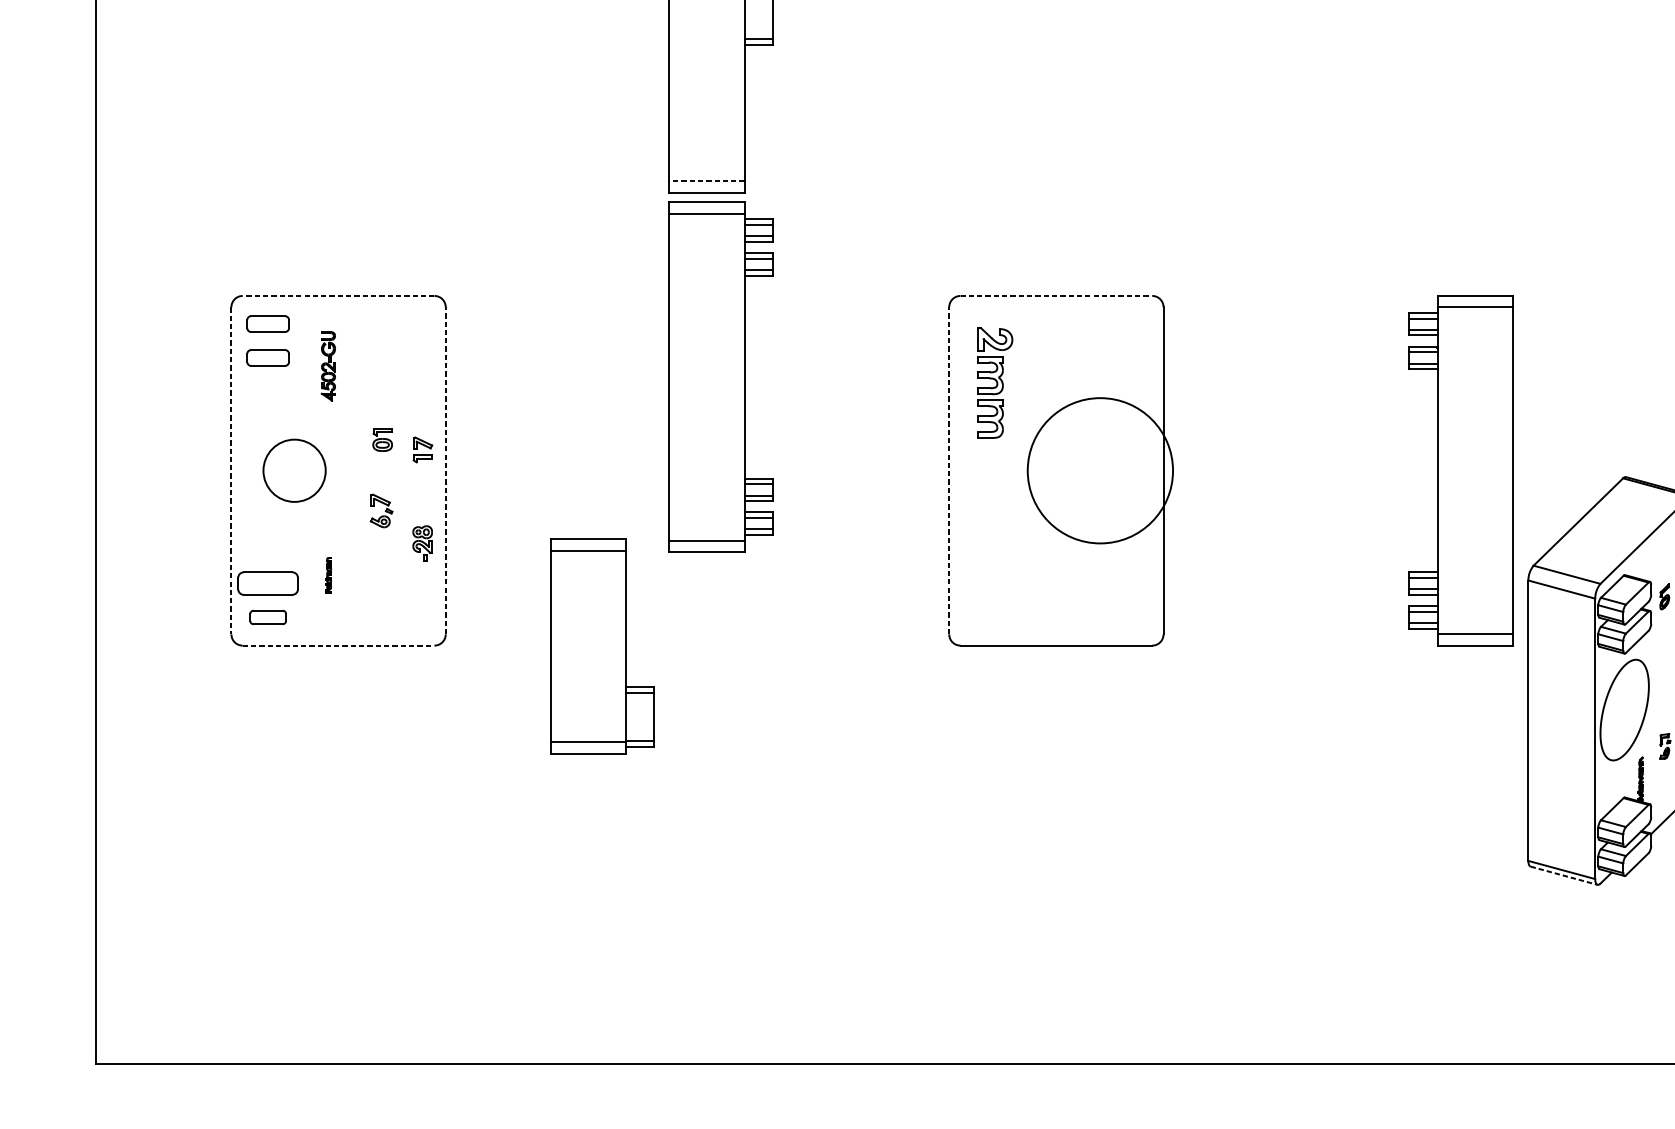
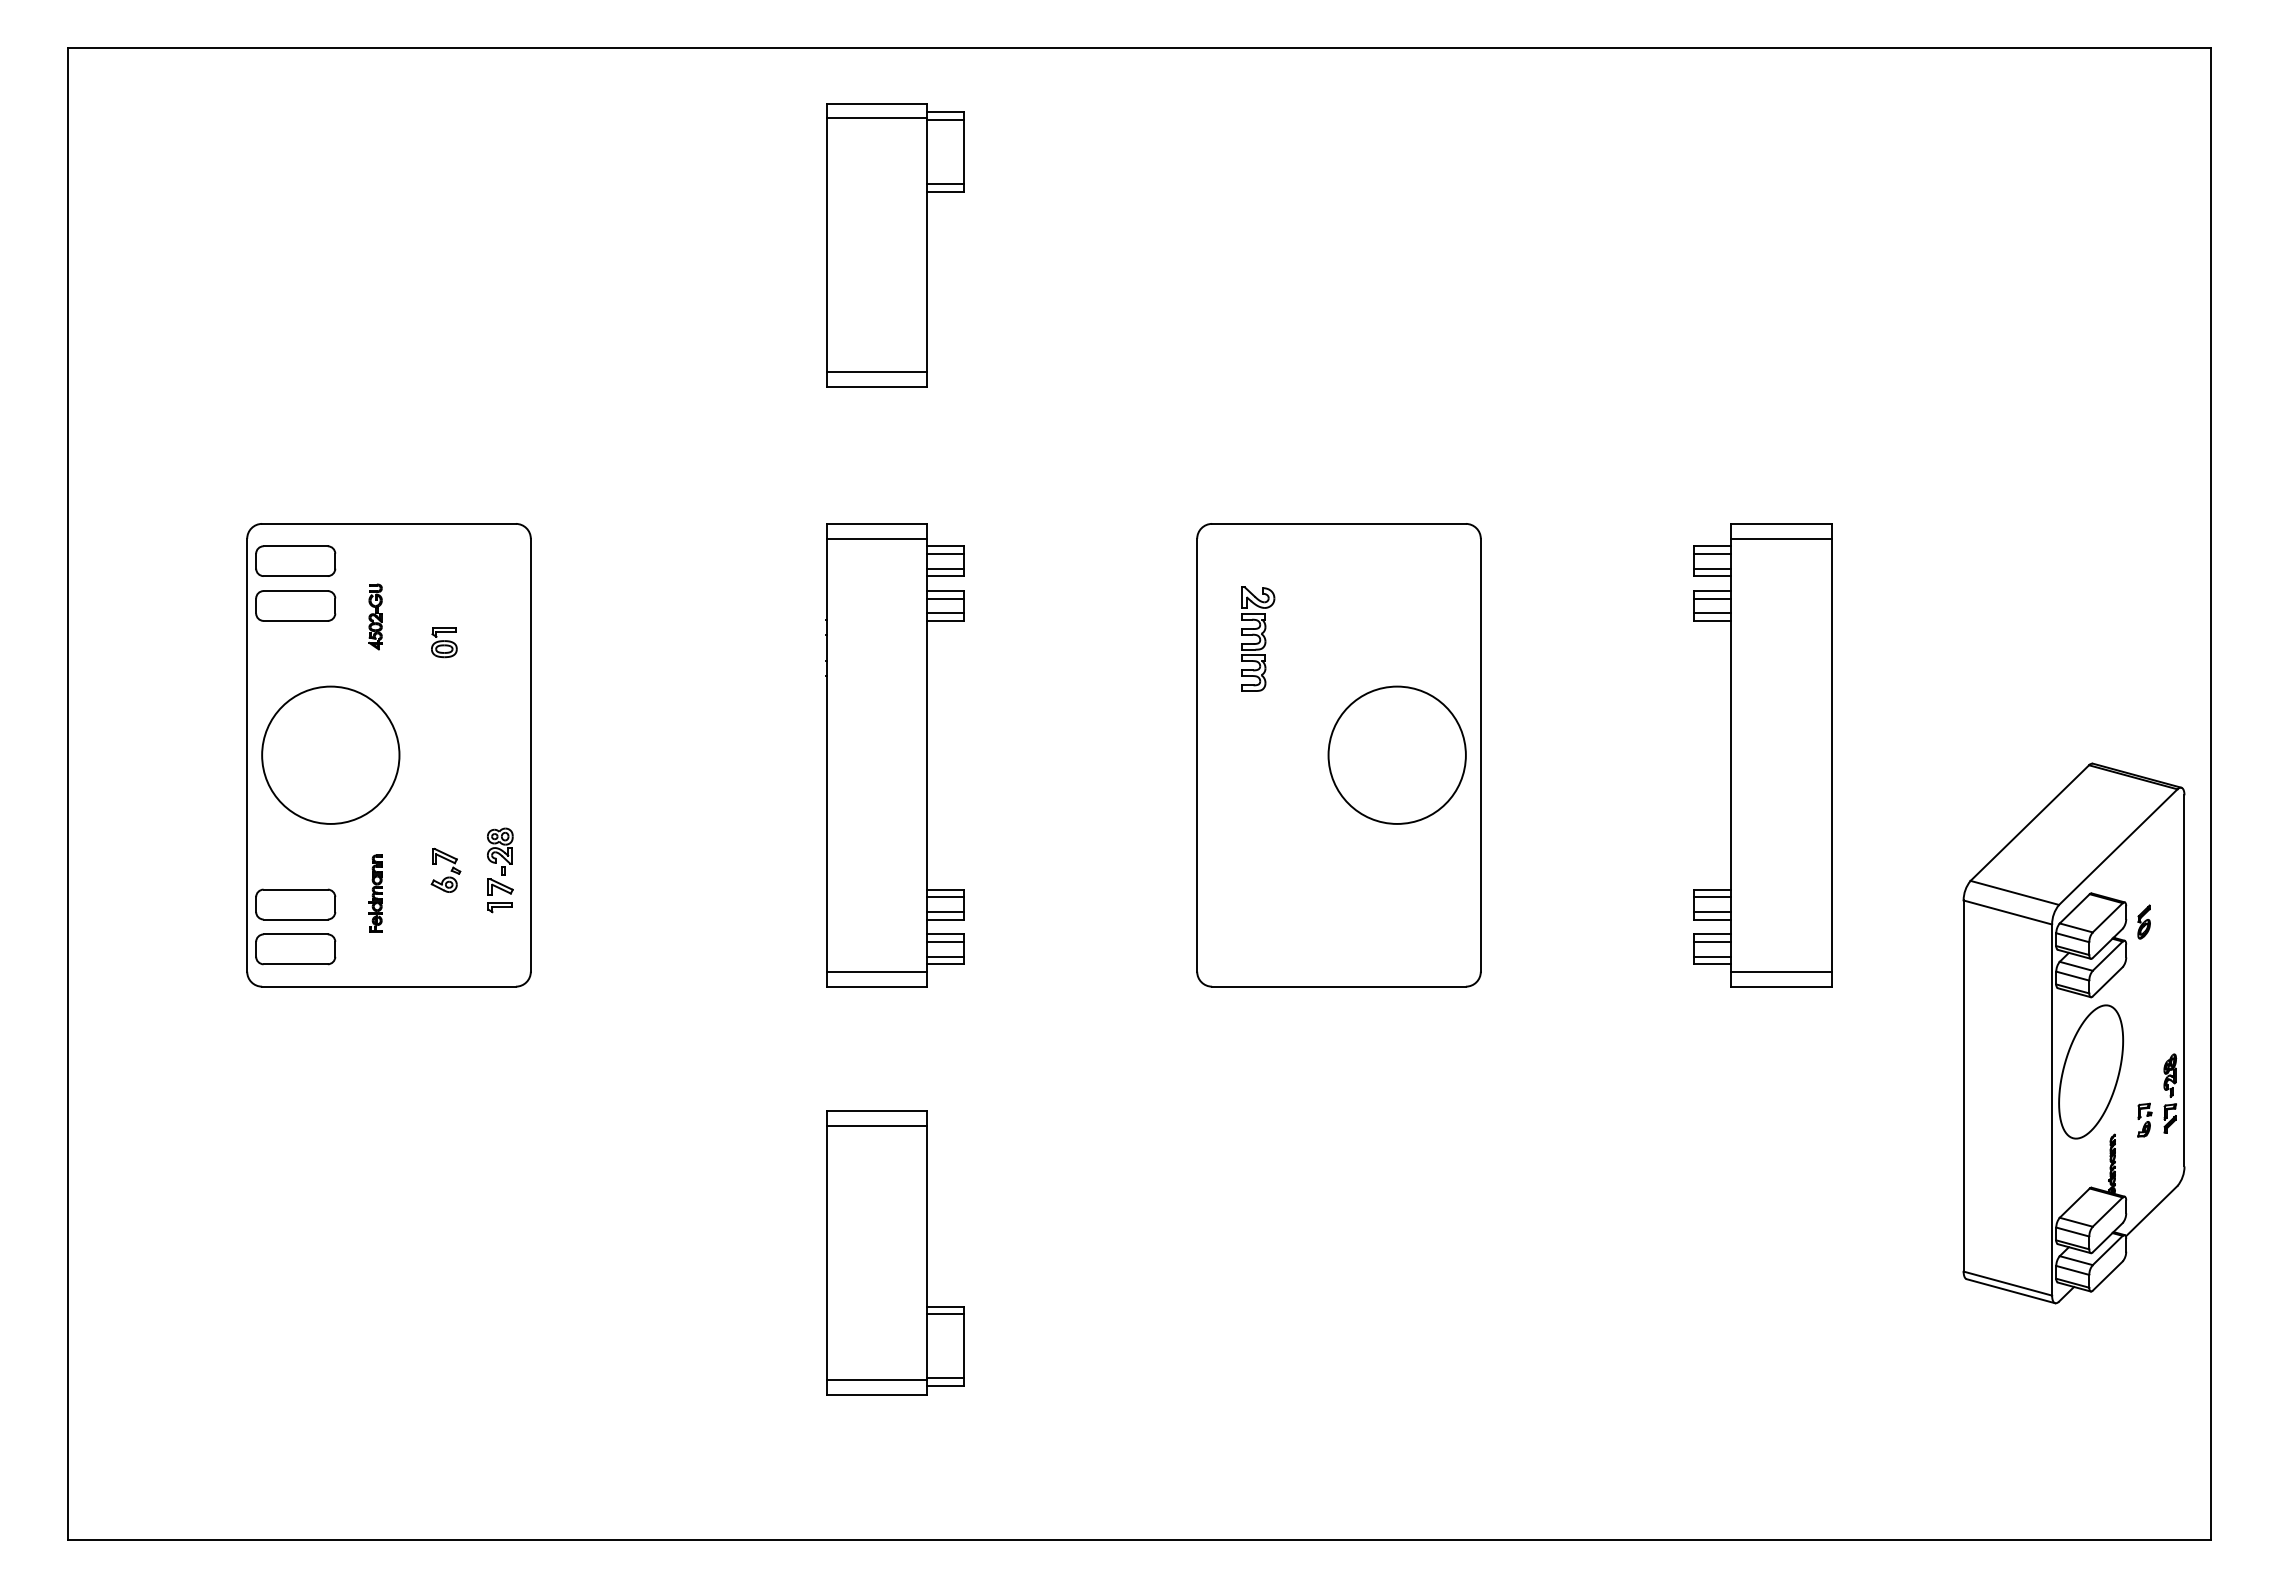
line: (706, 181) -> (876, 372), dashed -> solid
line: (338, 295) -> (389, 523), dashed -> solid
line: (1056, 295) -> (1339, 523), dashed -> solid
part: (267, 323) -> (295, 560), size x1.43
part: (267, 357) -> (295, 605), size x1.43
part: (328, 365) -> (375, 616), size x0.71
part: (720, 377) -> (894, 755), moved
part: (995, 382) -> (1258, 638), size x0.71
part: (382, 439) -> (444, 642), moved
part: (422, 449) -> (500, 895), moved
line: (231, 470) -> (247, 755), dashed -> solid
circle: (294, 470) -> (330, 754), size x1.67
line: (445, 470) -> (530, 754), dashed -> solid
line: (949, 470) -> (1197, 754), dashed -> solid
circle: (1099, 470) -> (1396, 754), size x0.71
part: (1461, 470) -> (1762, 755), moved
part: (381, 510) -> (445, 869), moved
part: (328, 575) -> (375, 893), size x1.67
part: (267, 617) -> (295, 949), size x1.67
line: (338, 645) -> (389, 986), dashed -> solid
part: (602, 646) -> (895, 1252), moved
line: (1563, 875) -> (2010, 1291), dashed -> solid

